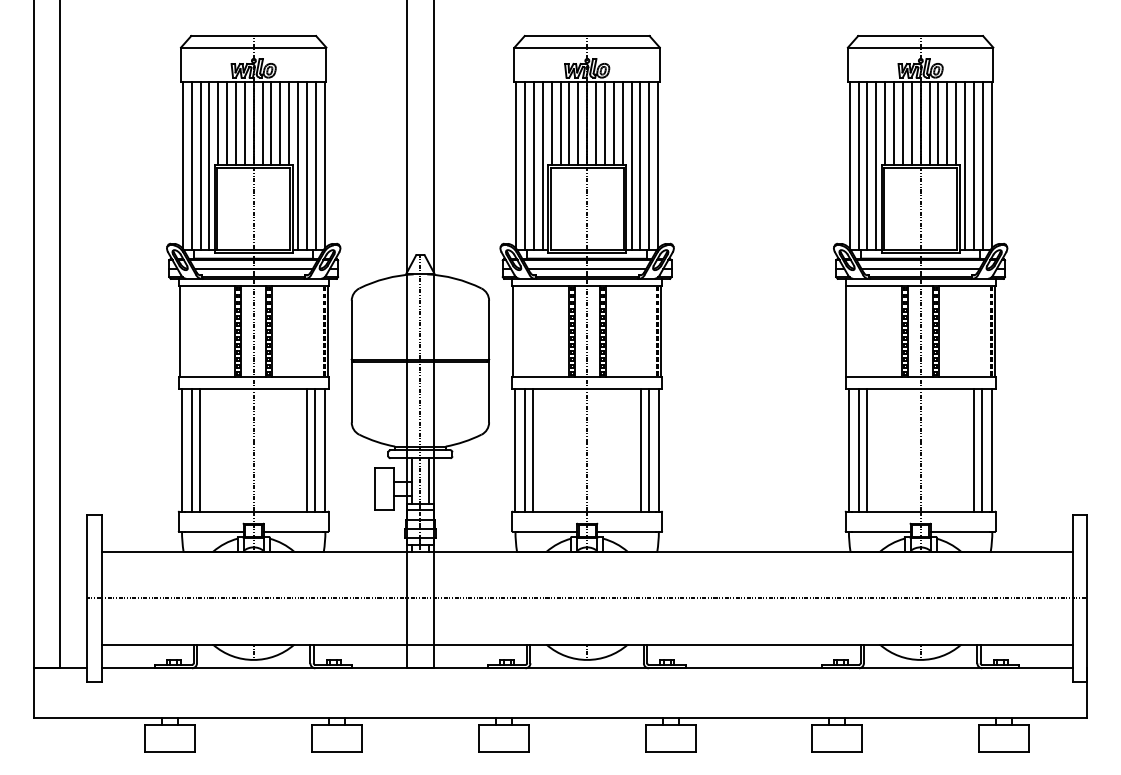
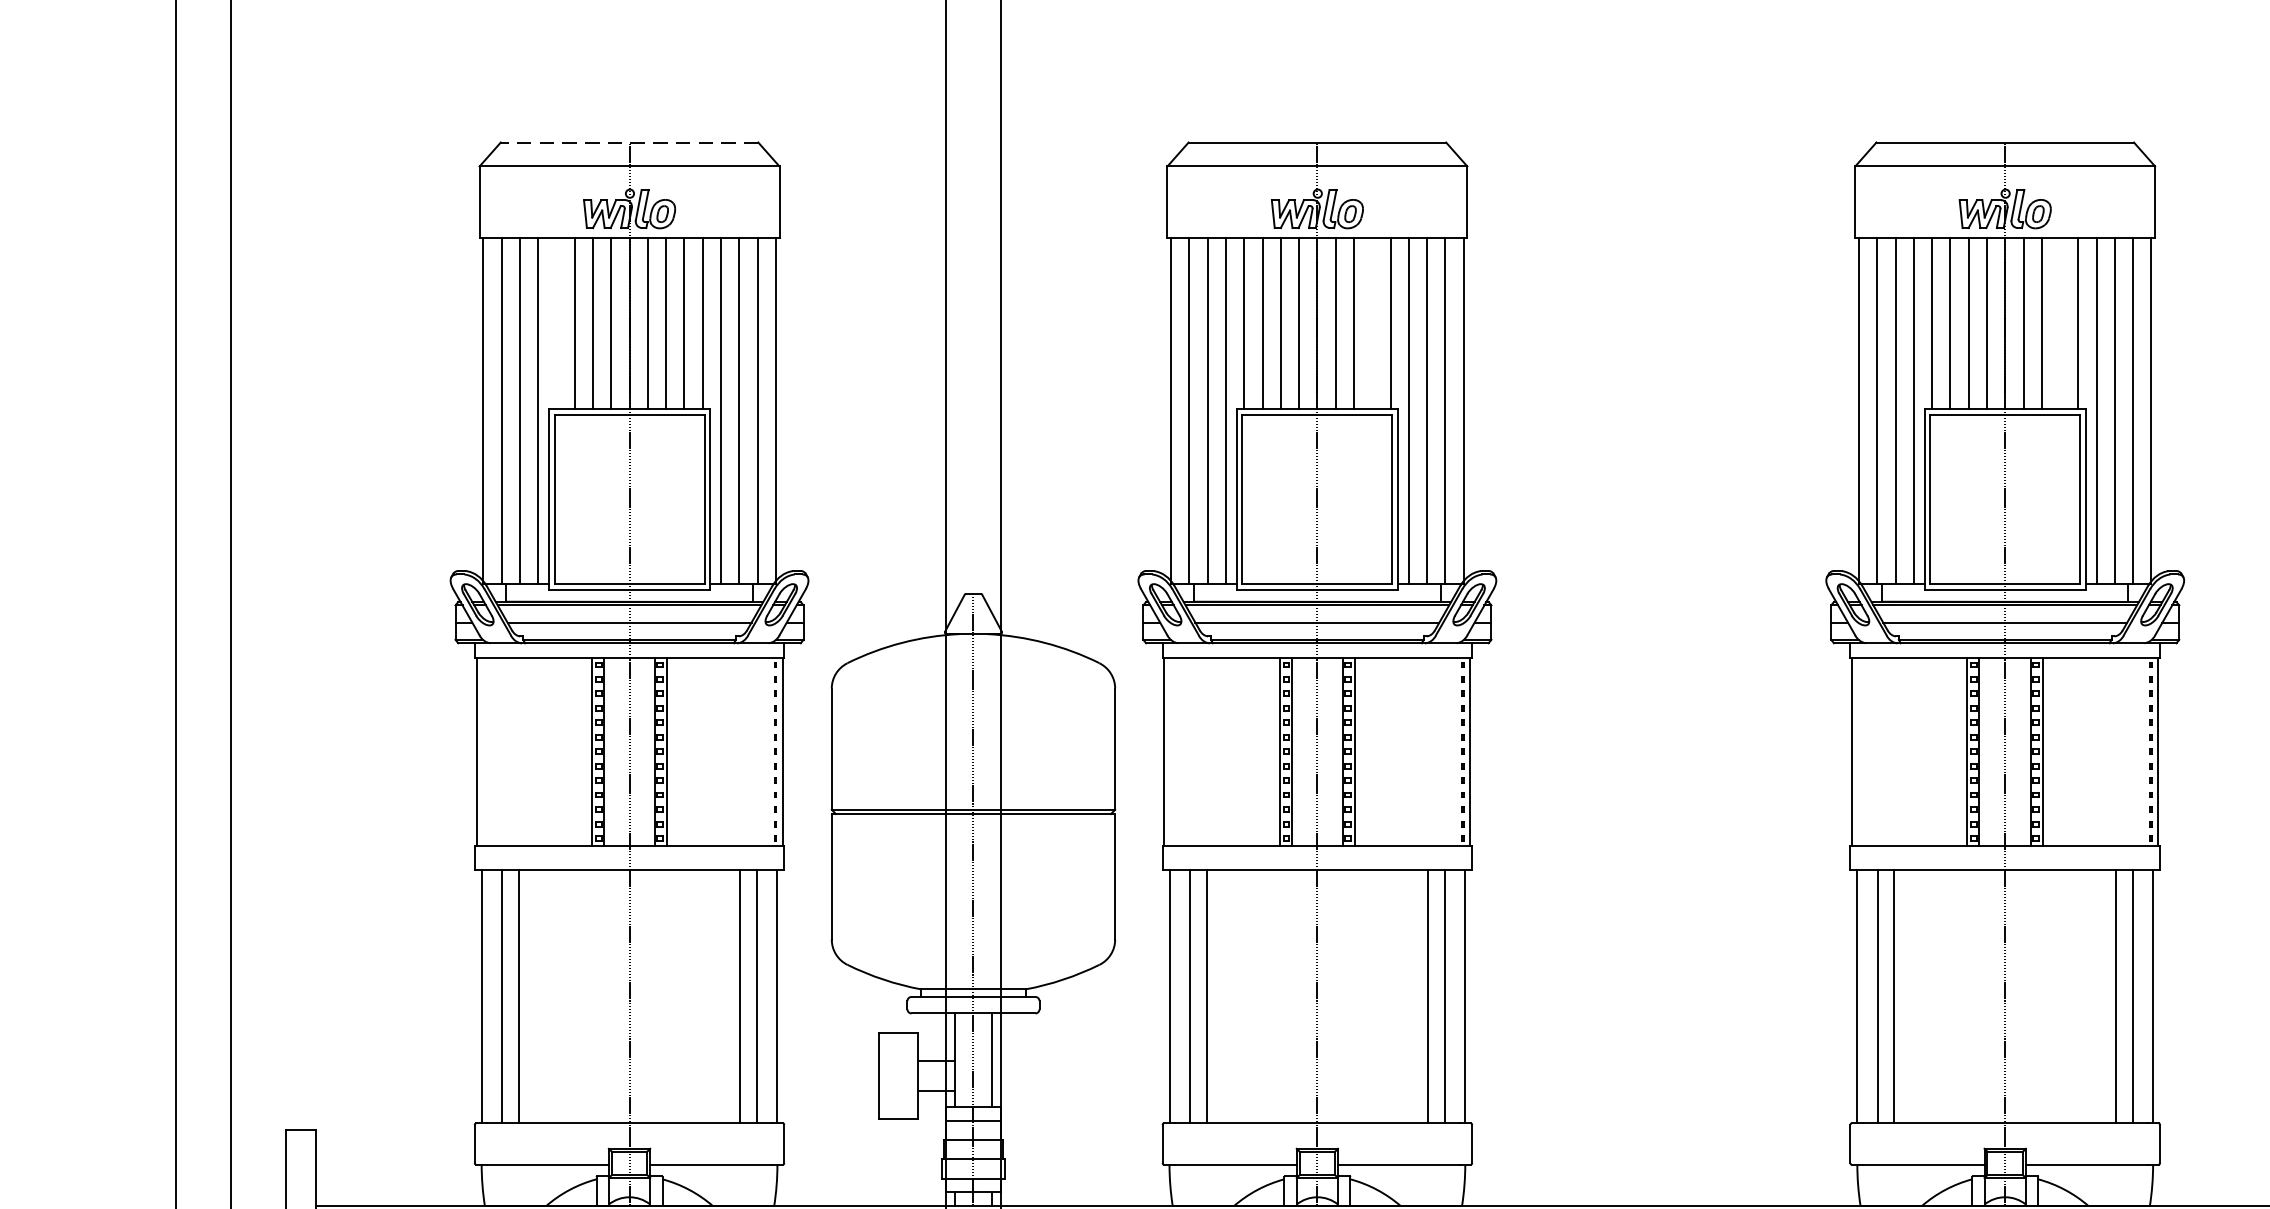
line: (253, 36) -> (629, 143), solid -> dashed
line: (218, 123) -> (556, 322), removed
line: (613, 123) -> (1371, 322), removed
line: (947, 123) -> (2060, 322), removed

